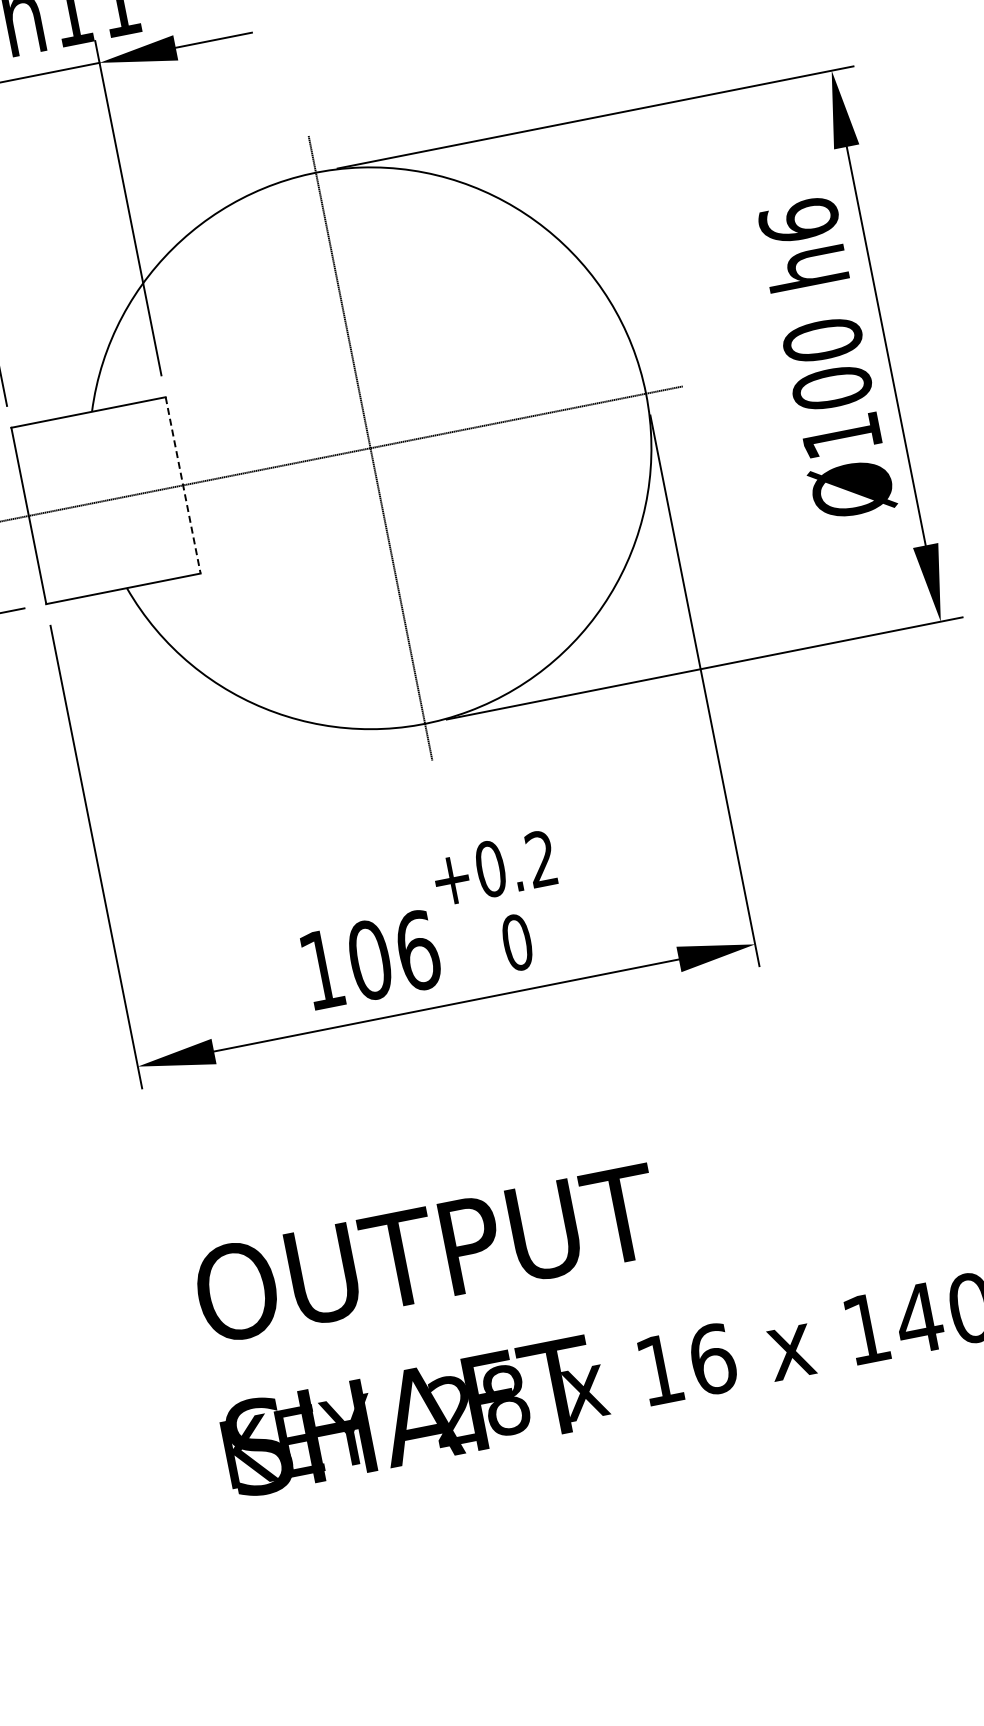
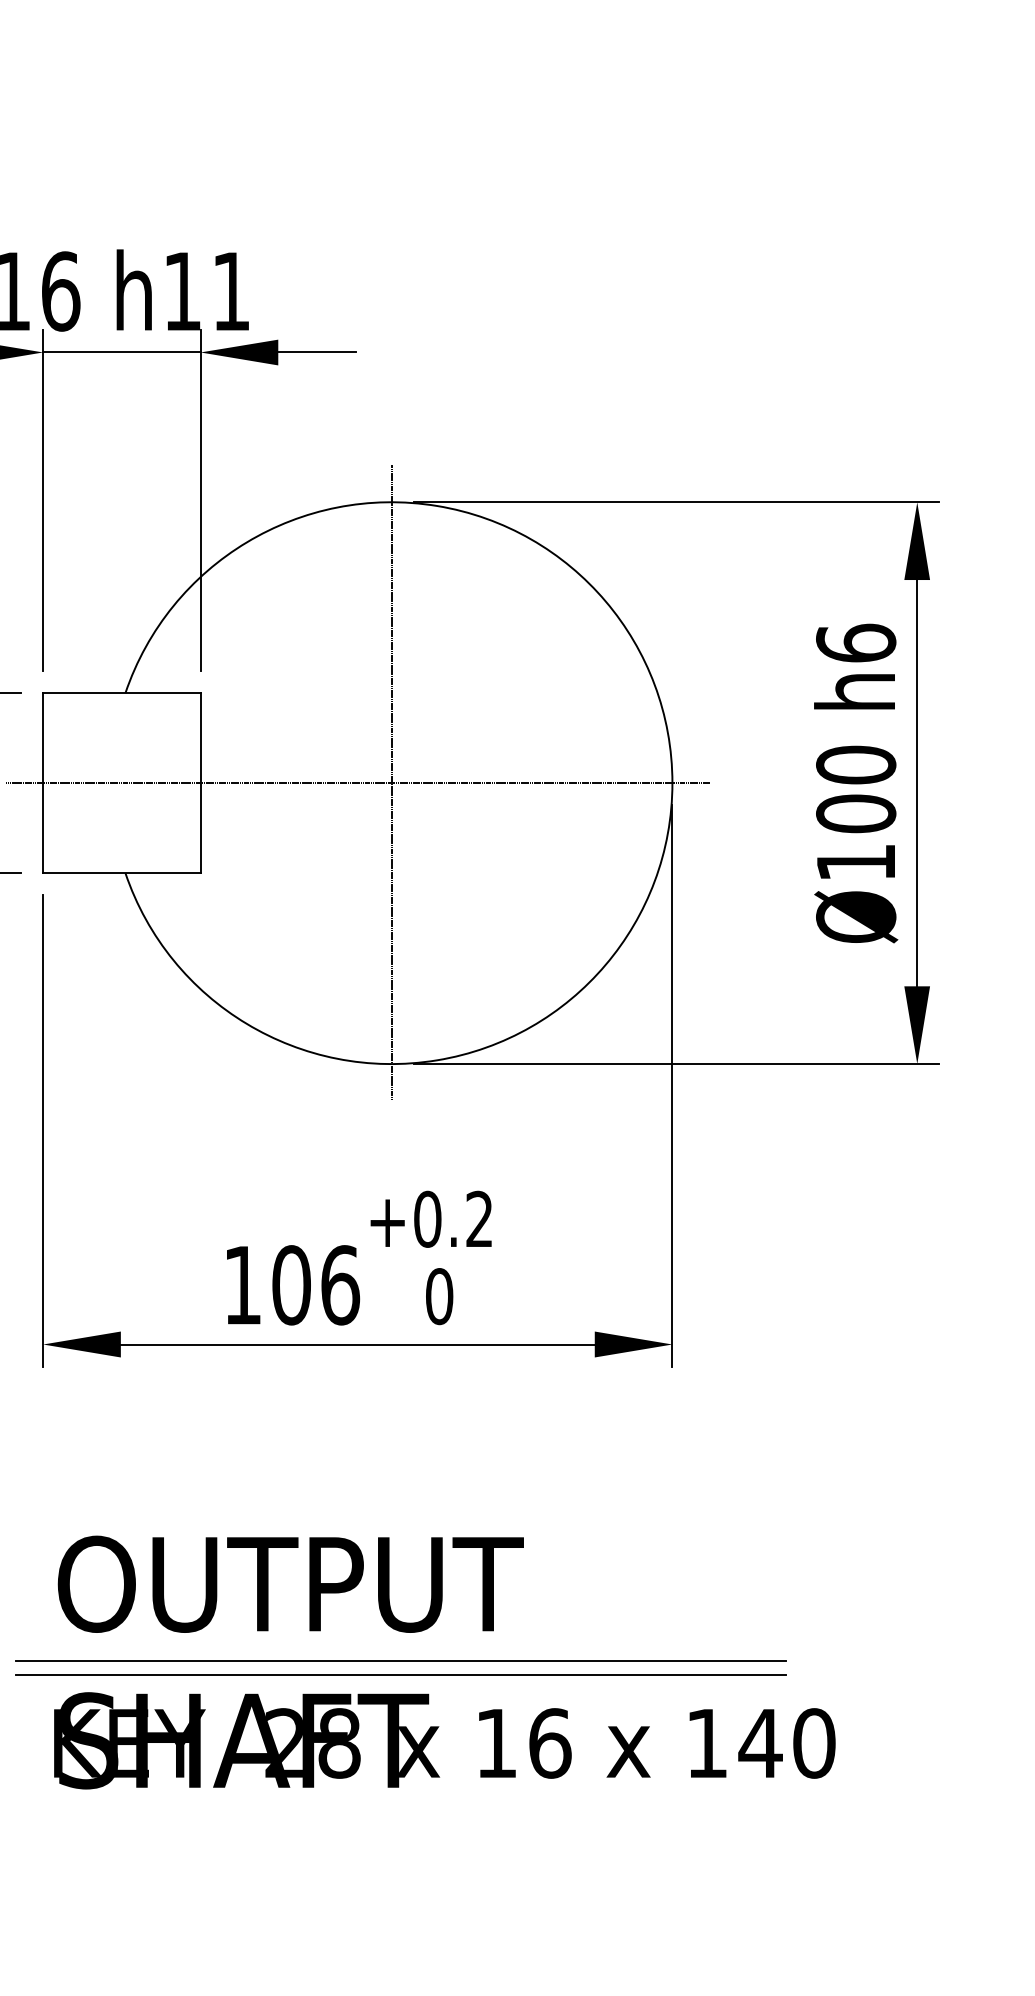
line: (183, 485) -> (200, 783), dashed -> solid
line: (549, 1308) -> (400, 1661), added
line: (552, 1320) -> (400, 1674), added

